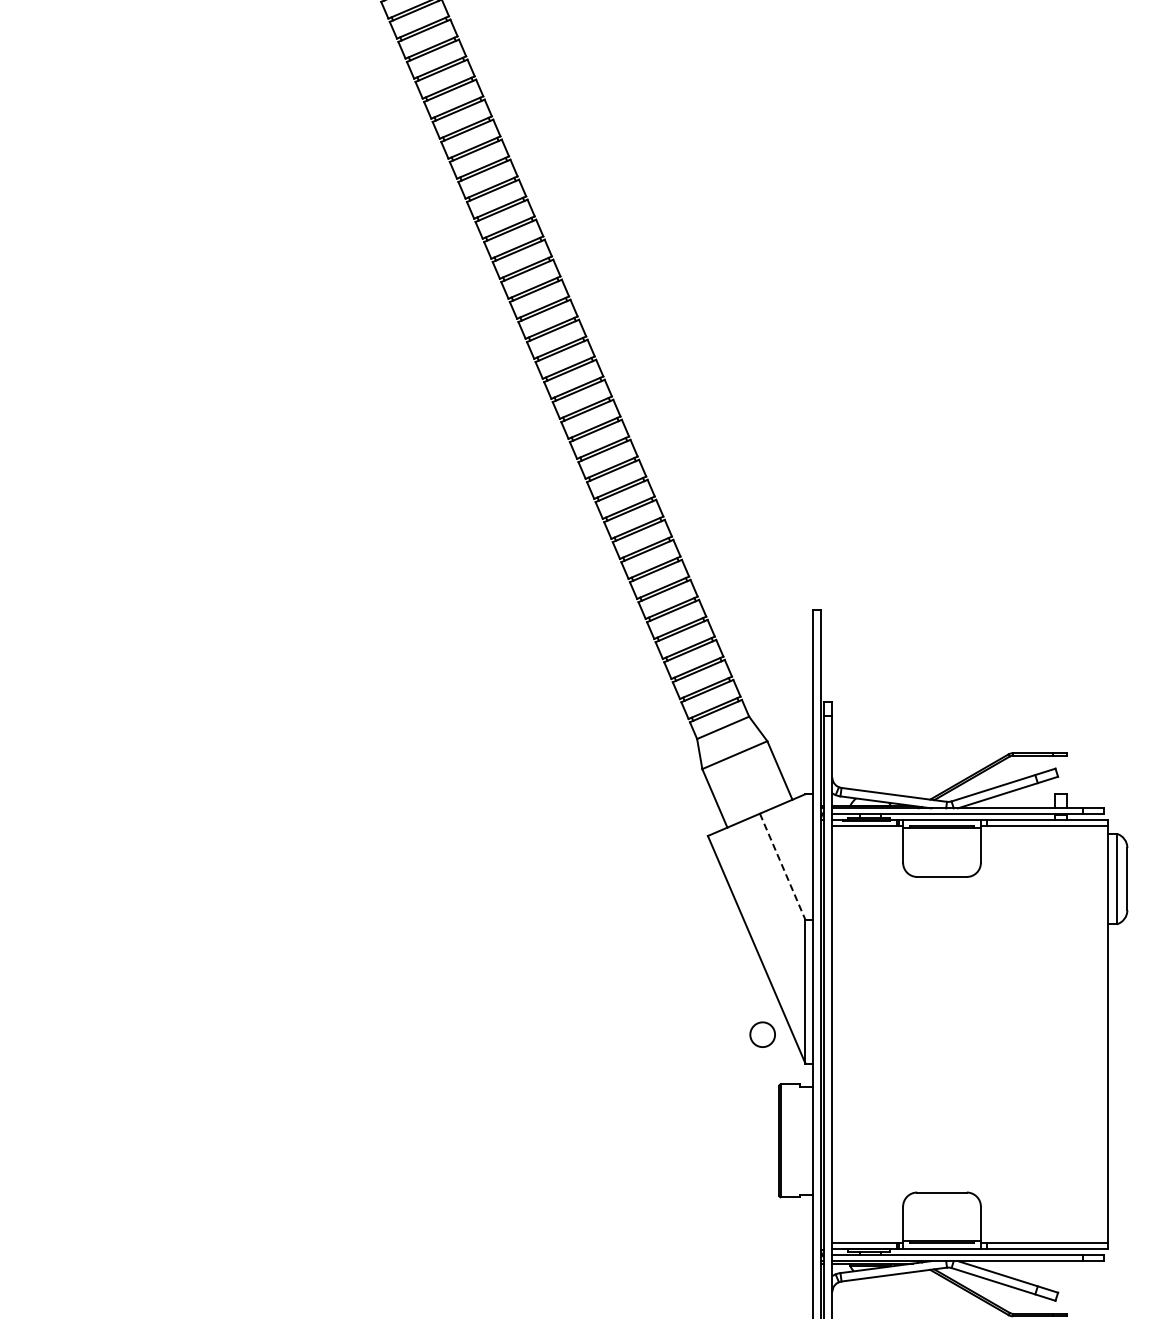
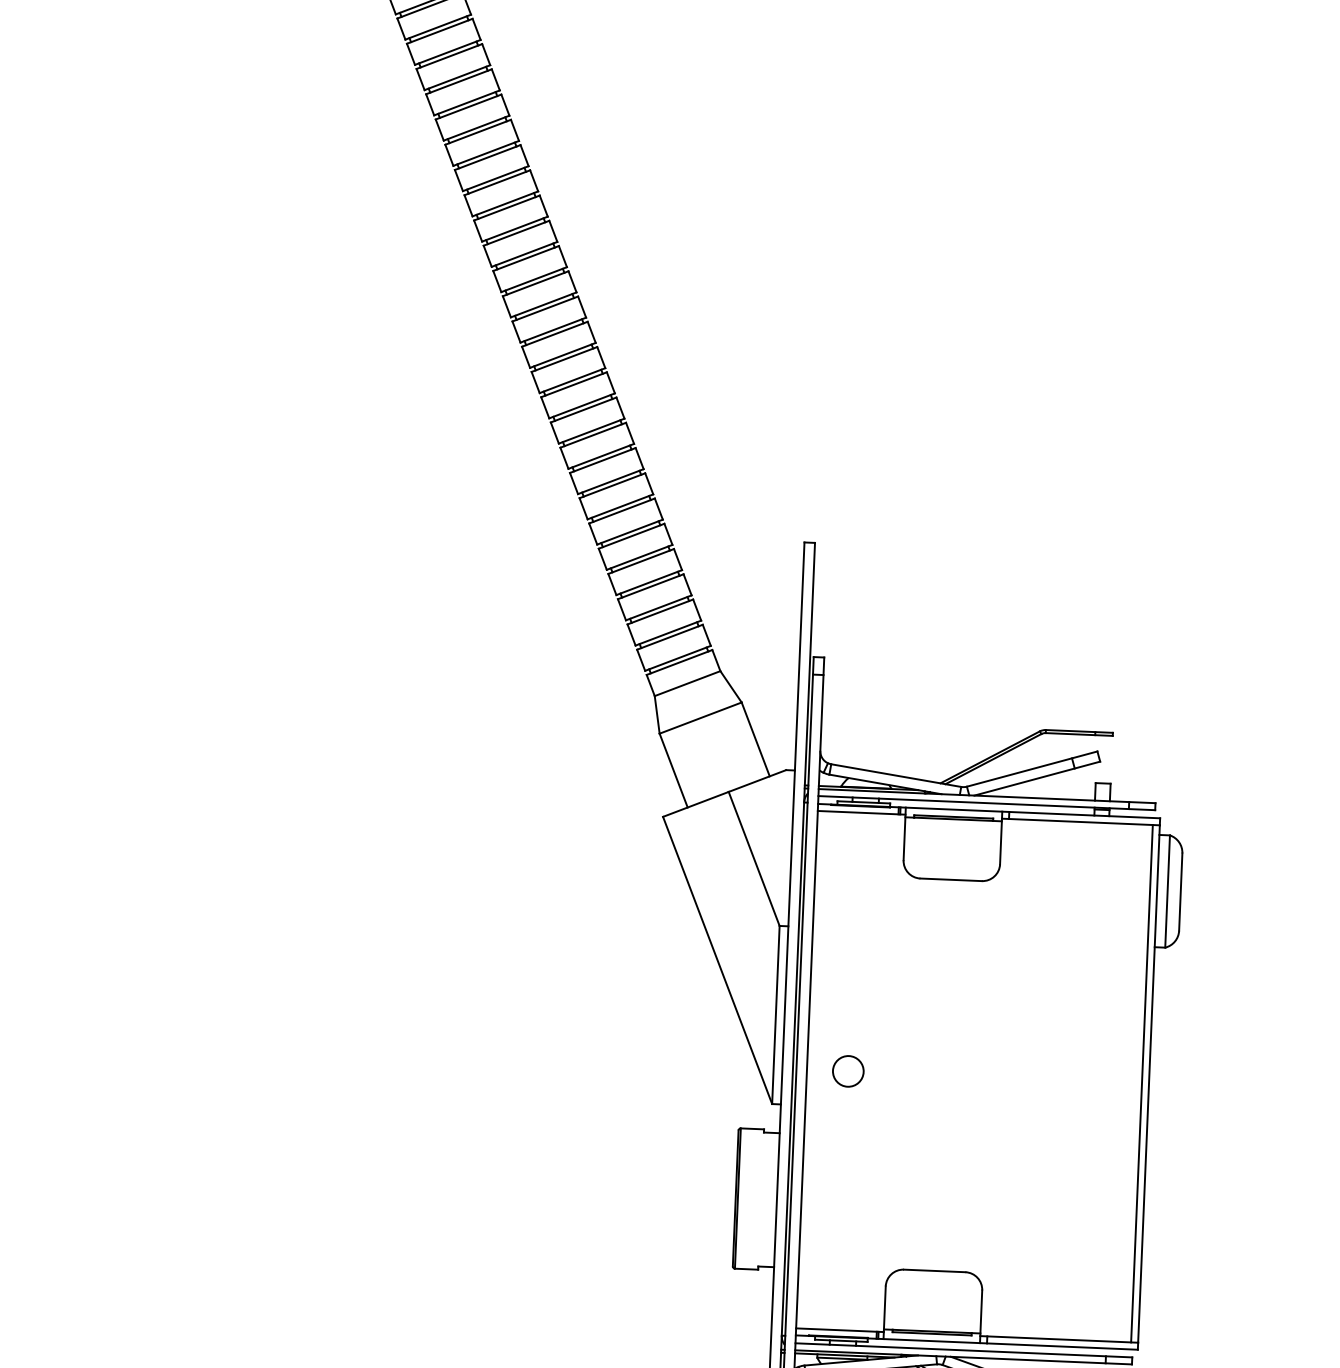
line: (782, 866) -> (753, 858), dashed -> solid
circle: (762, 1034) -> (848, 1071), moved
line: (1102, 1034) -> (1141, 1083), added

